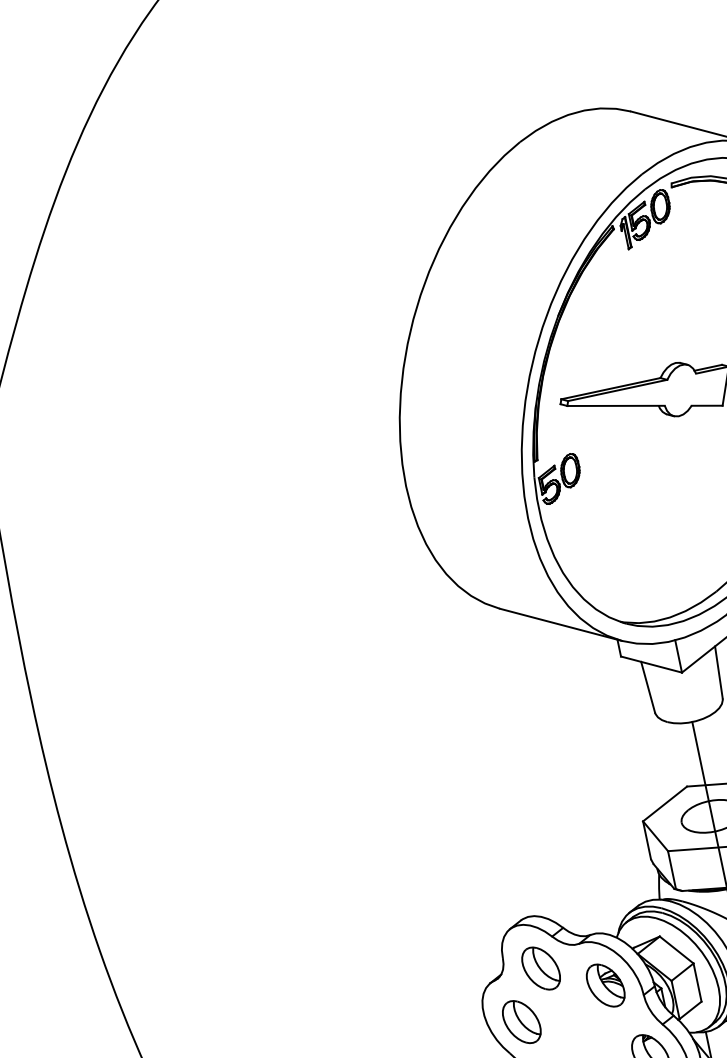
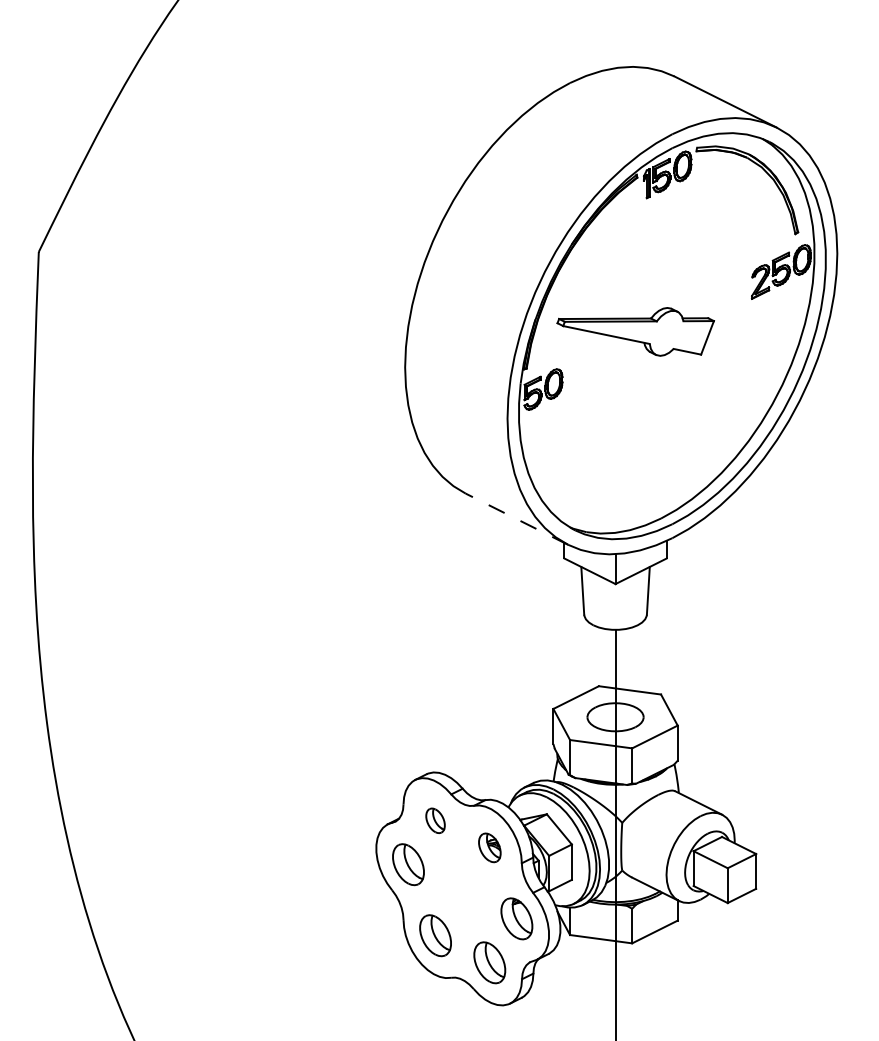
line: (560, 624) -> (516, 518), solid -> dashed
part: (540, 968) -> (435, 820), size x0.6
part: (605, 985) -> (489, 847), size x0.7

